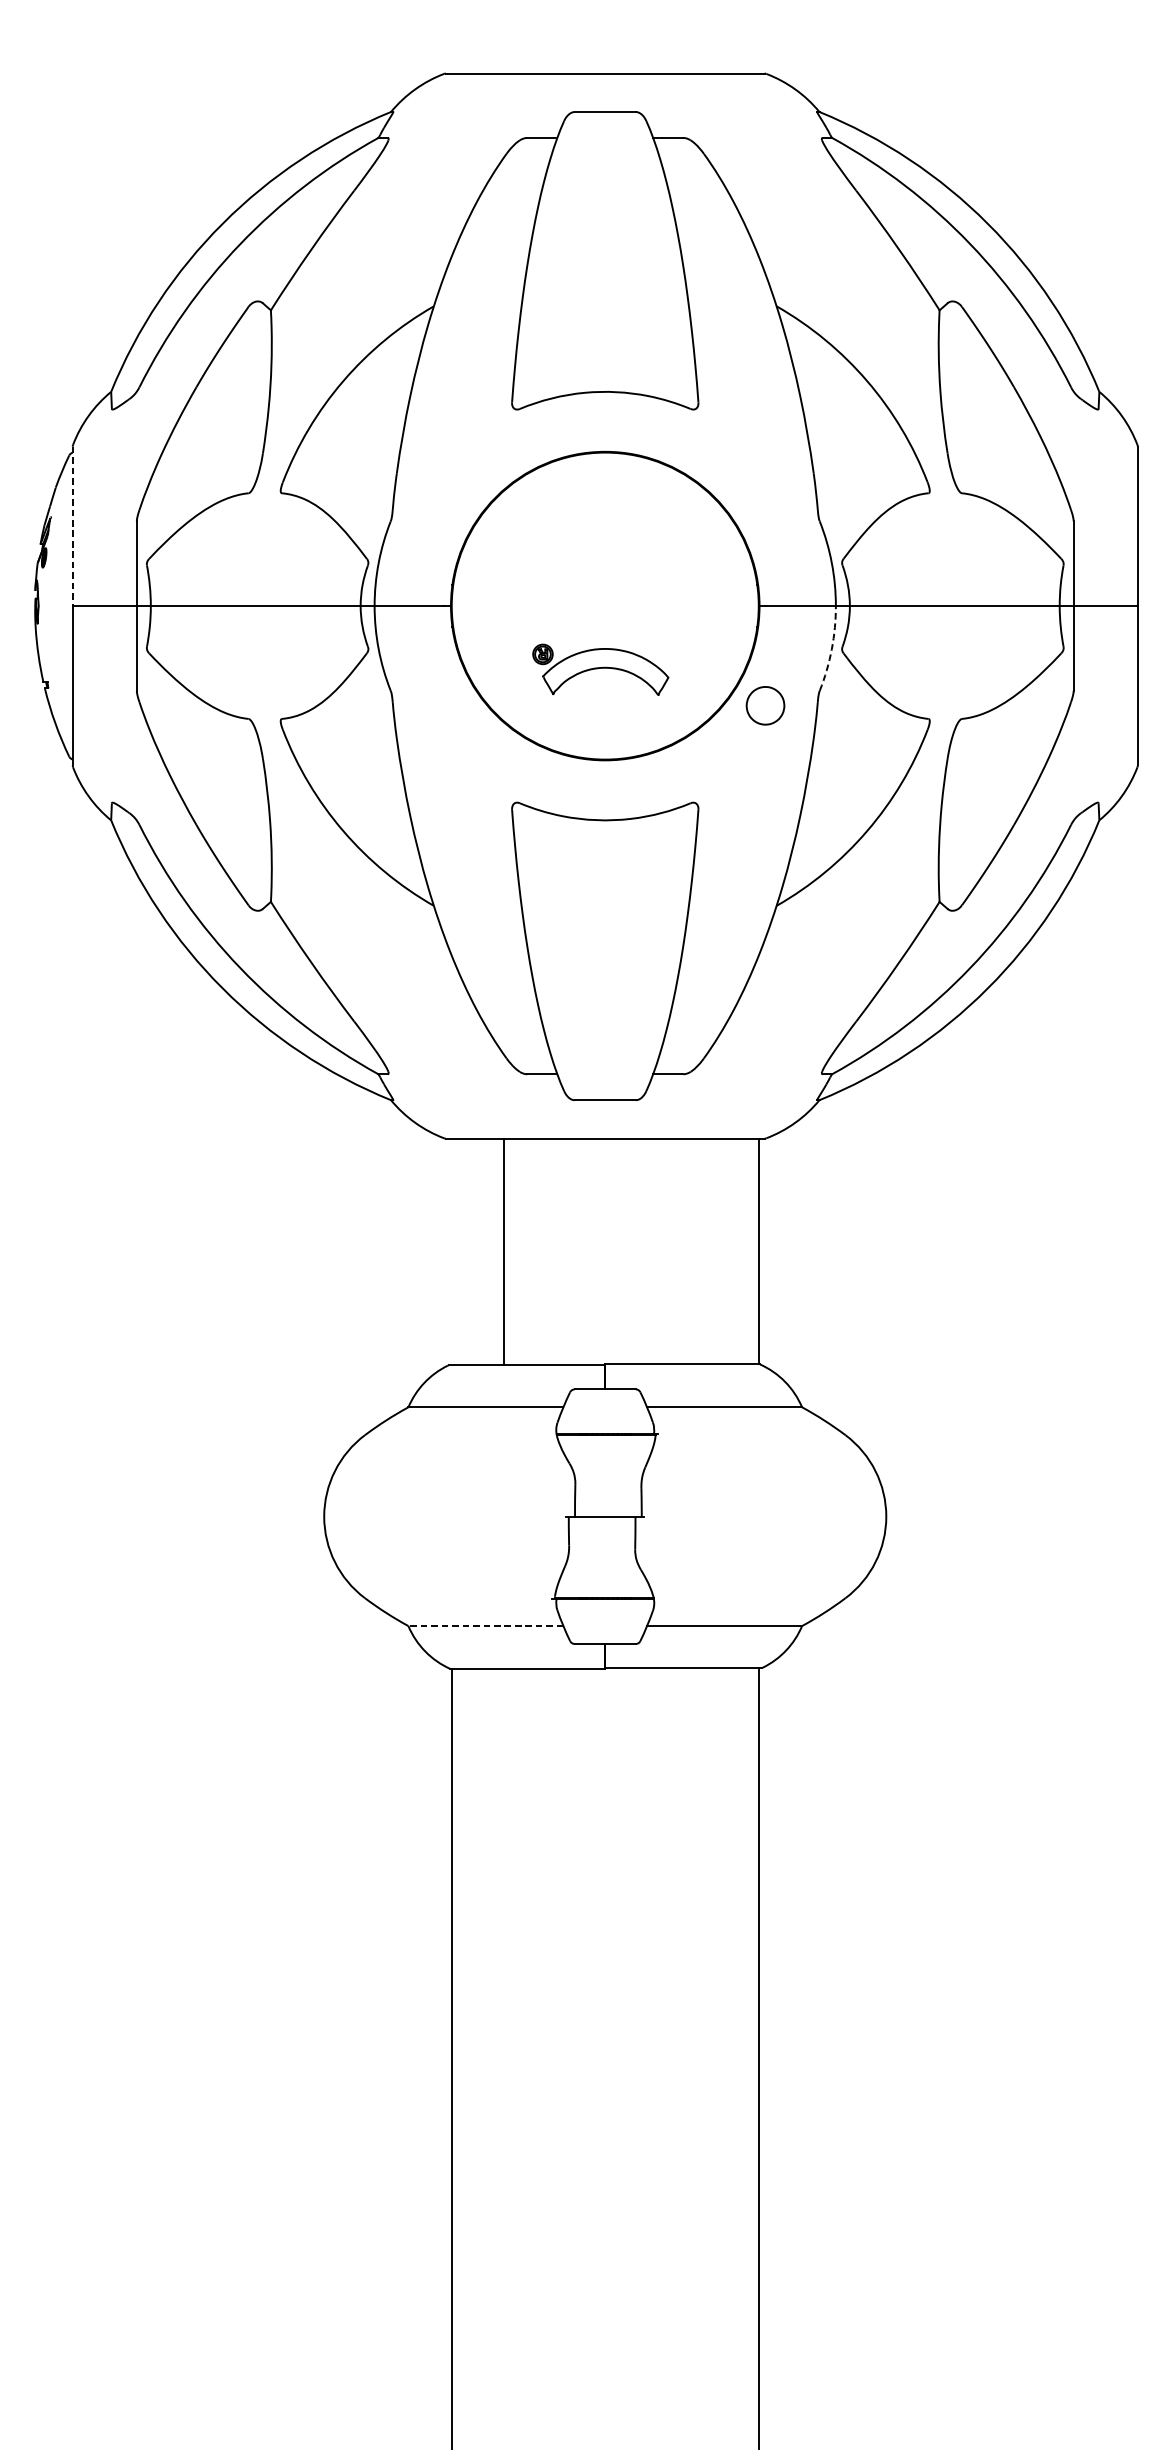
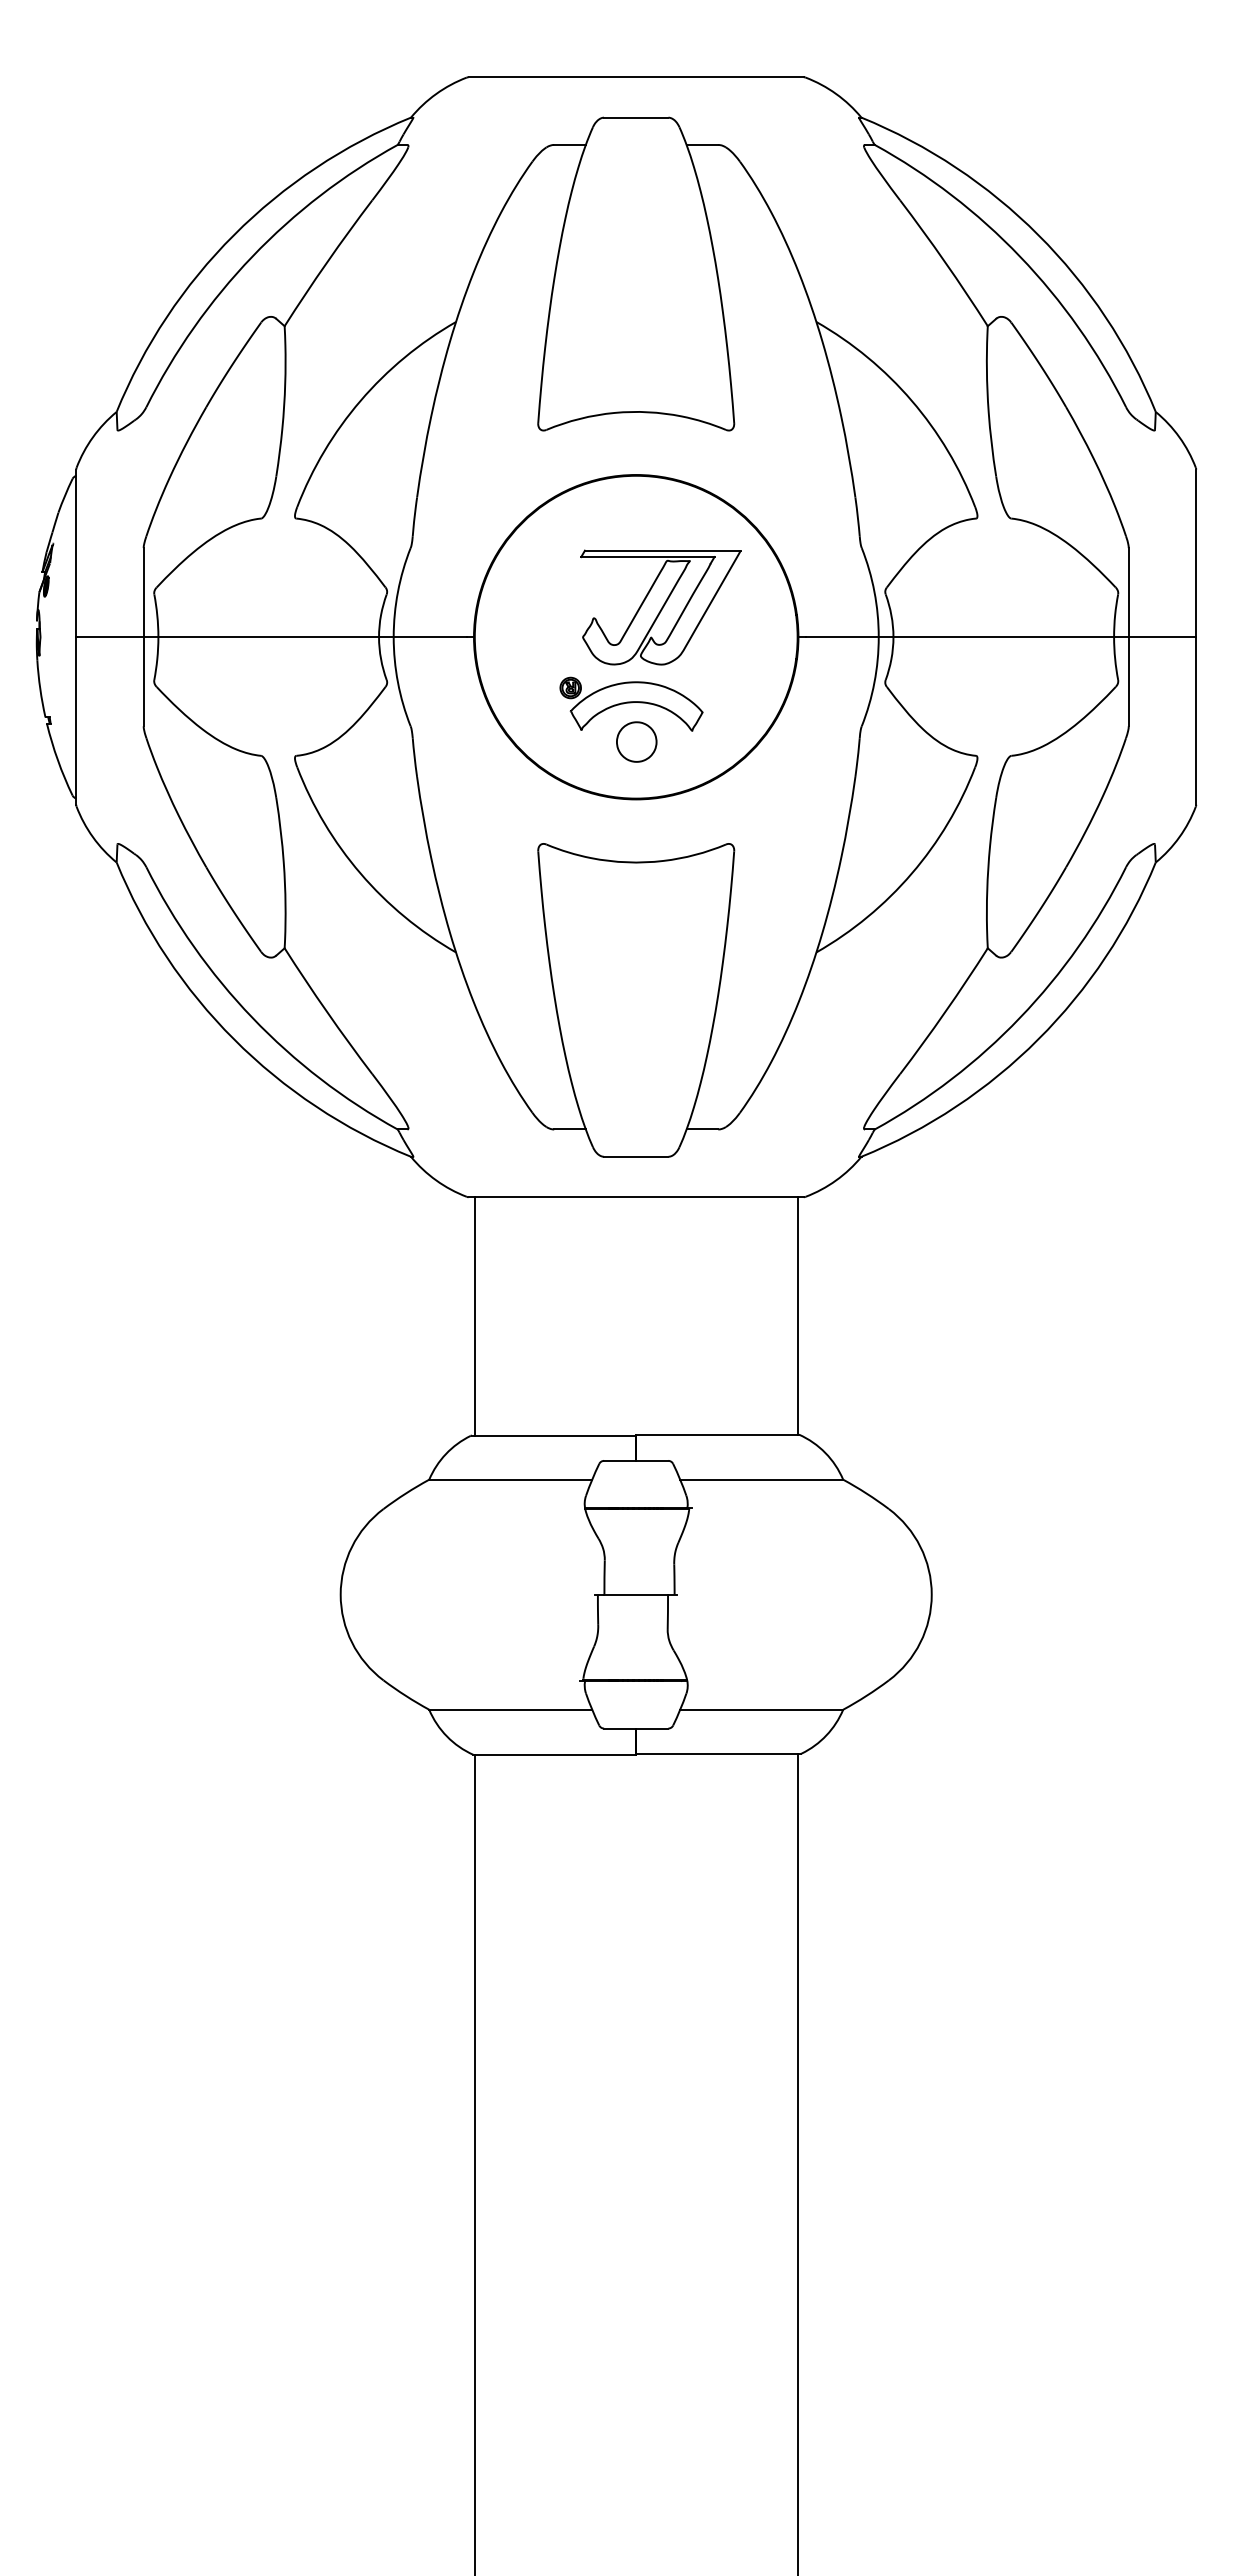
line: (72, 526) -> (76, 553), dashed -> solid
part: (628, 577) -> (660, 607), added
arc: (831, 649) -> (874, 682), dashed -> solid
part: (765, 705) -> (636, 741), moved
line: (503, 1252) -> (474, 1316), moved
line: (485, 1625) -> (510, 1709), dashed -> solid

